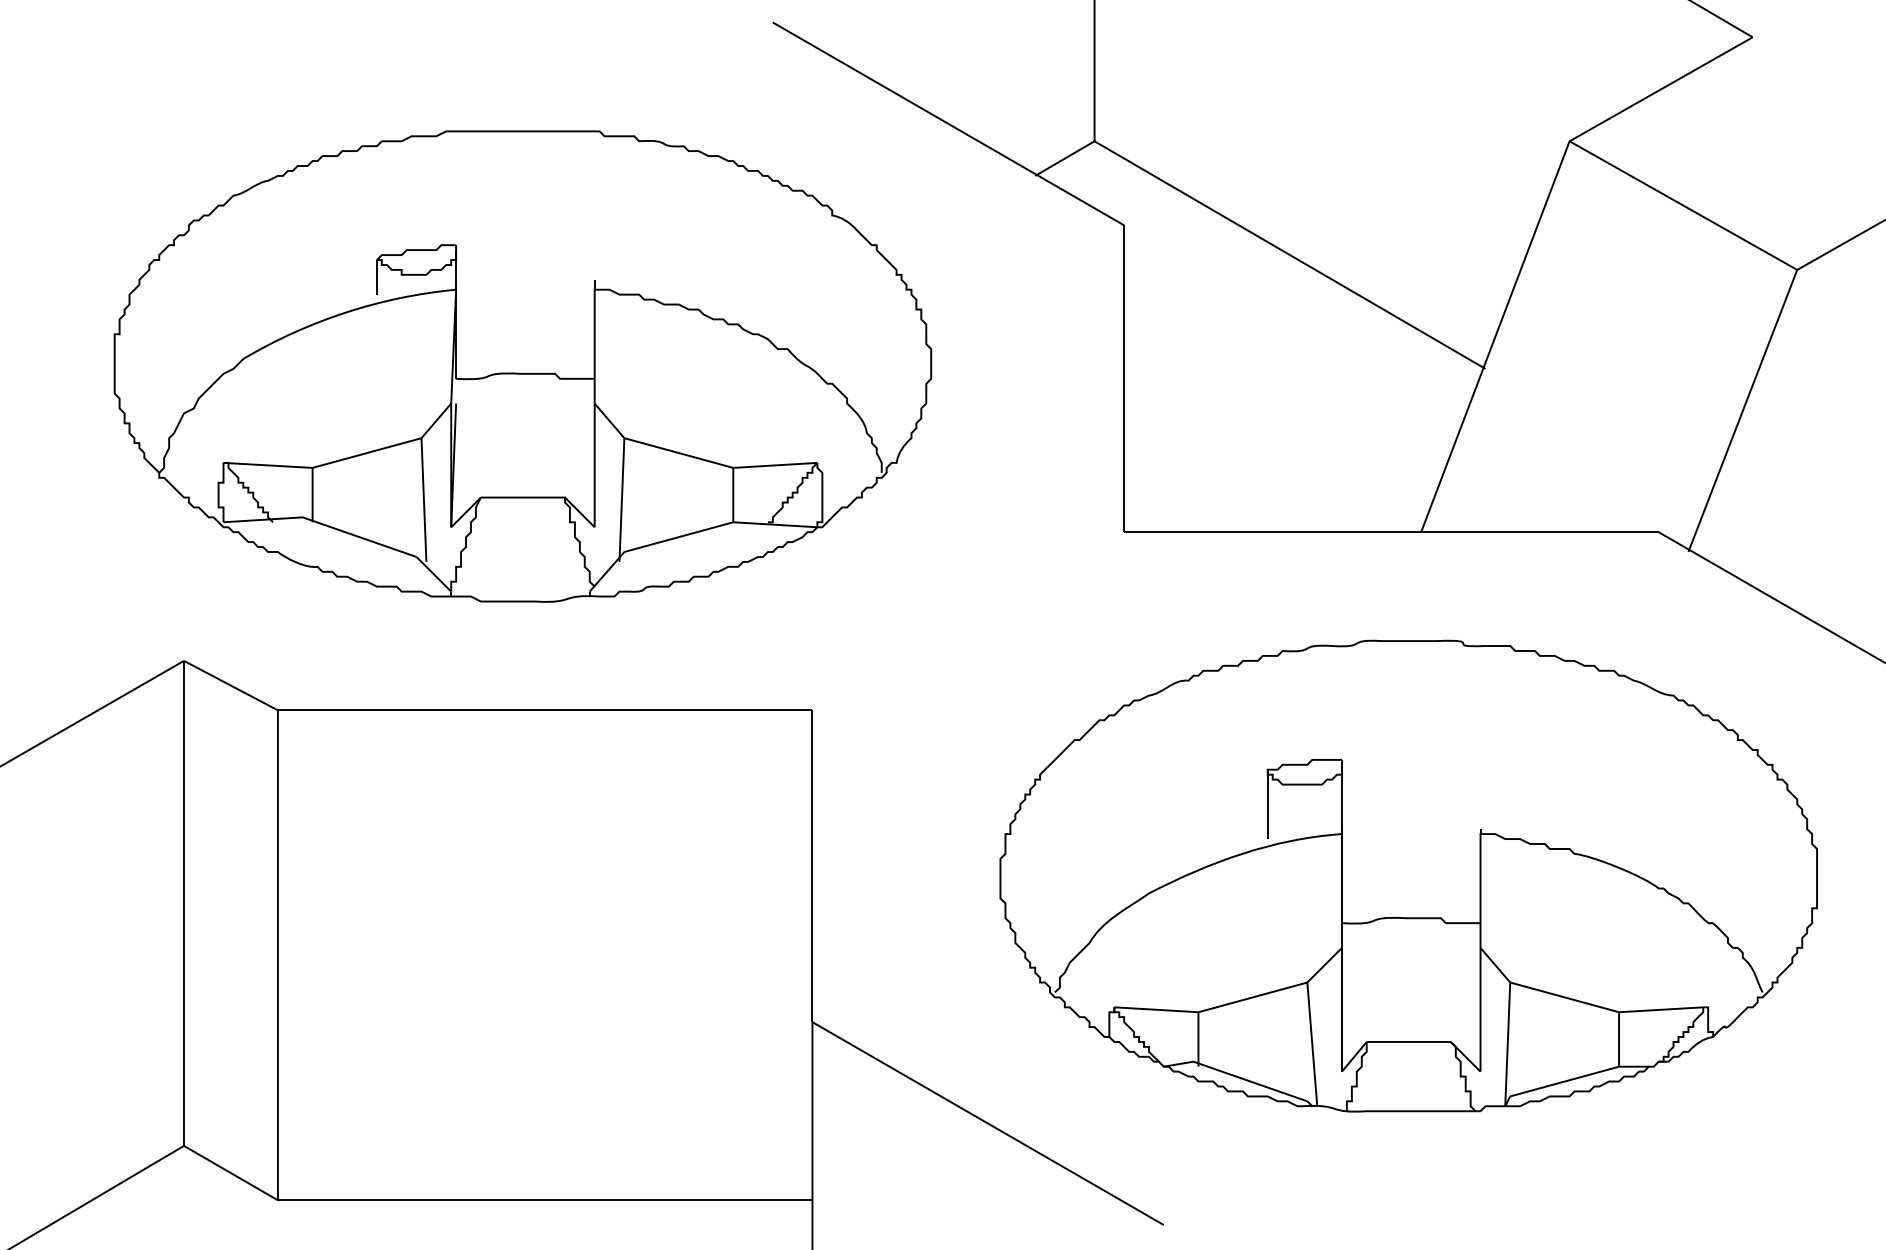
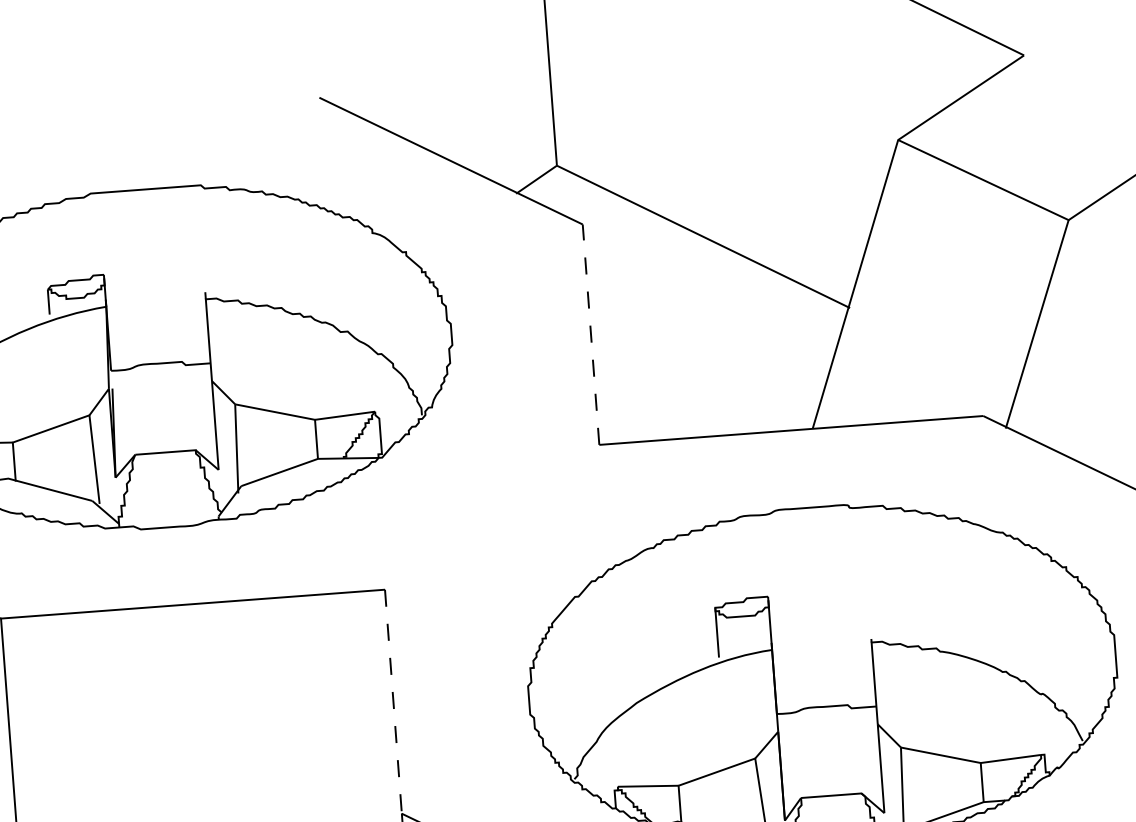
line: (1124, 378) -> (591, 334), solid -> dashed
line: (812, 866) -> (393, 701), solid -> dashed

